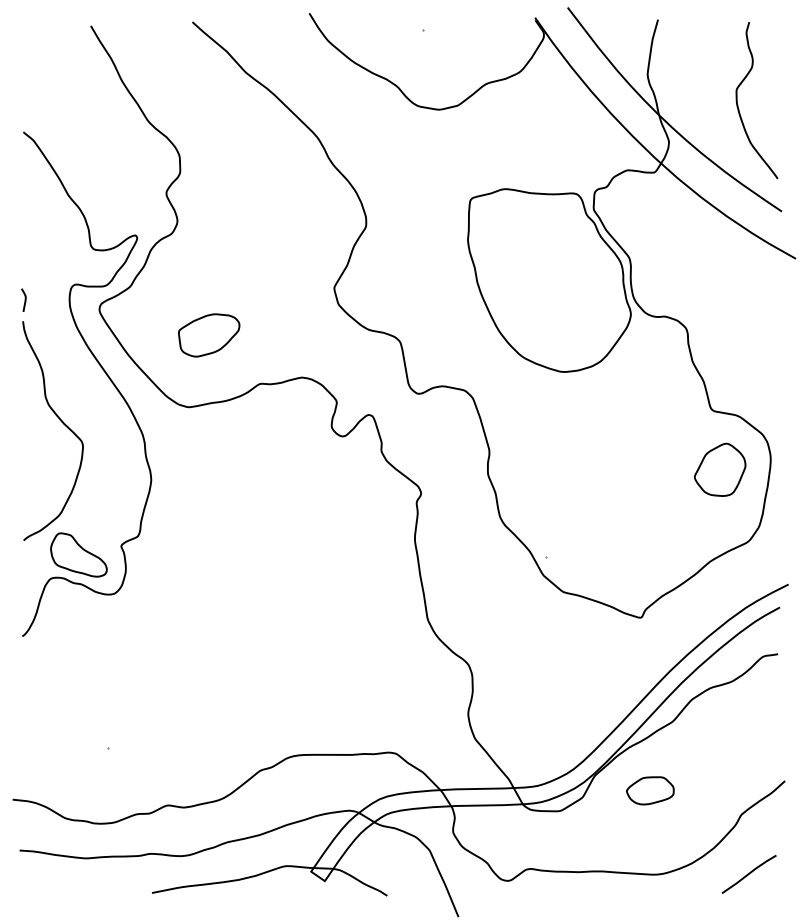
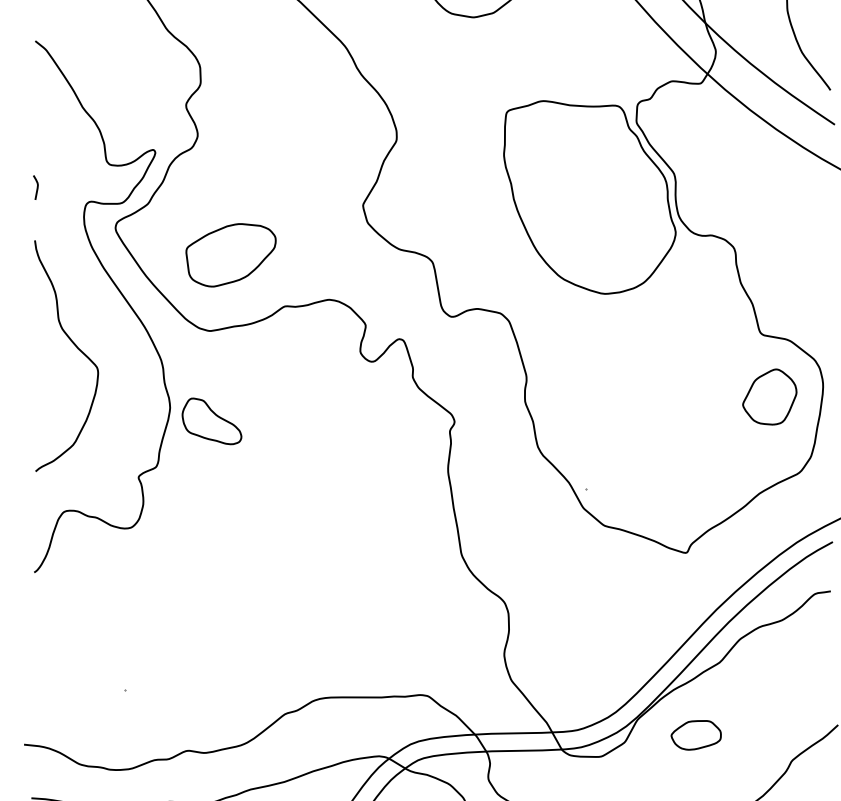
curve: (24, 299) -> (36, 186), moved
part: (209, 335) -> (231, 255), size x1.4
part: (78, 554) -> (211, 420), moved

